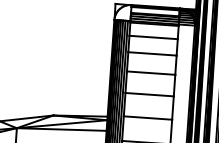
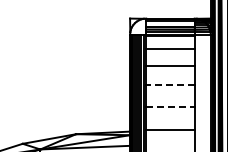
line: (150, 73) -> (169, 85), solid -> dashed
line: (149, 94) -> (170, 106), solid -> dashed

